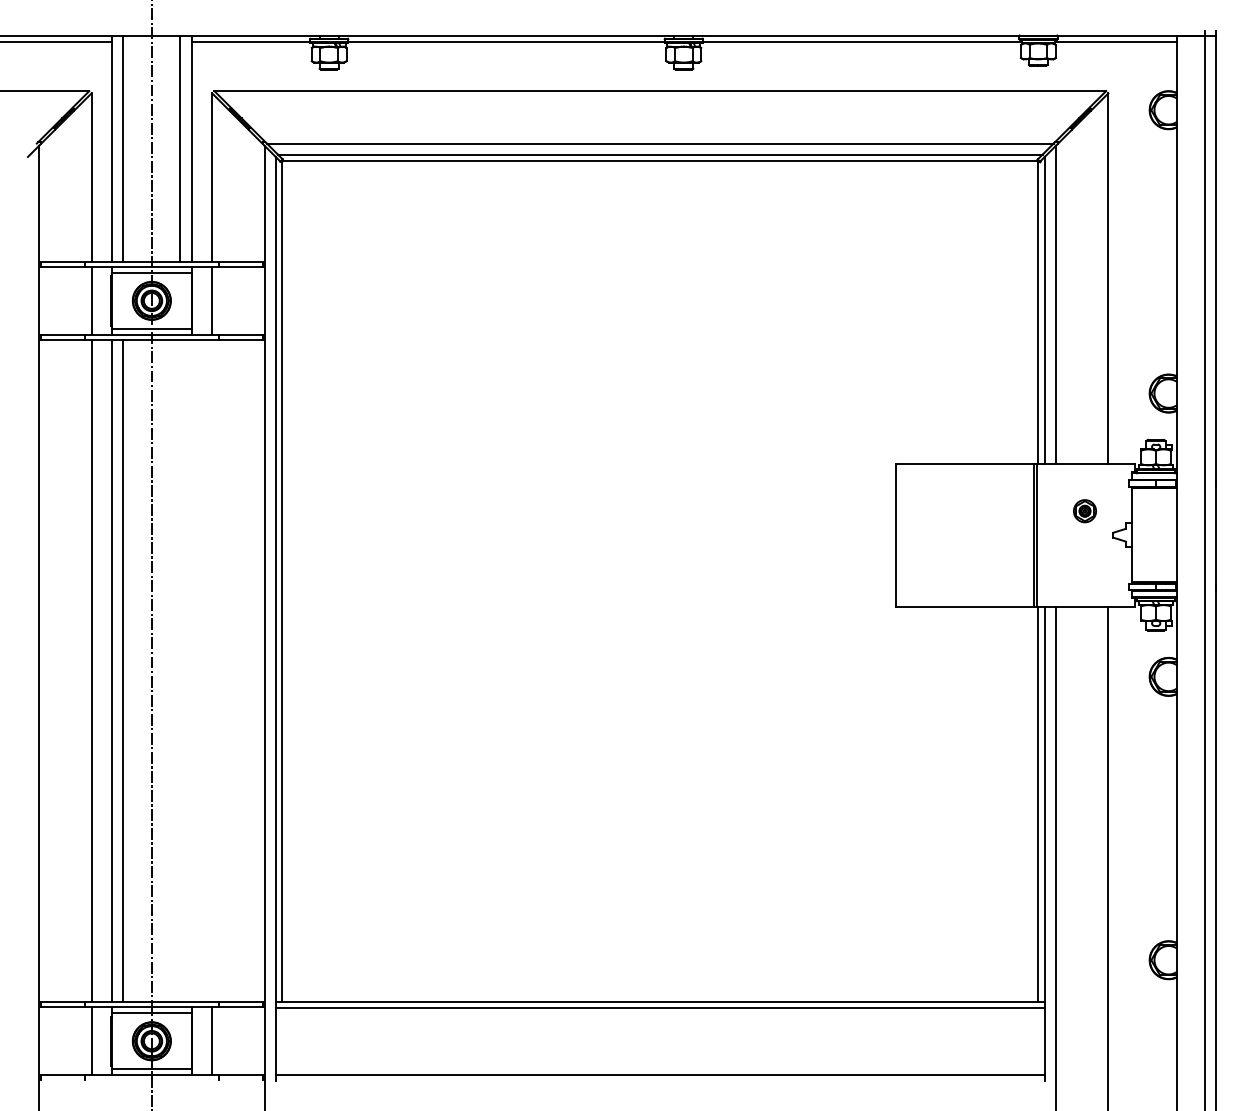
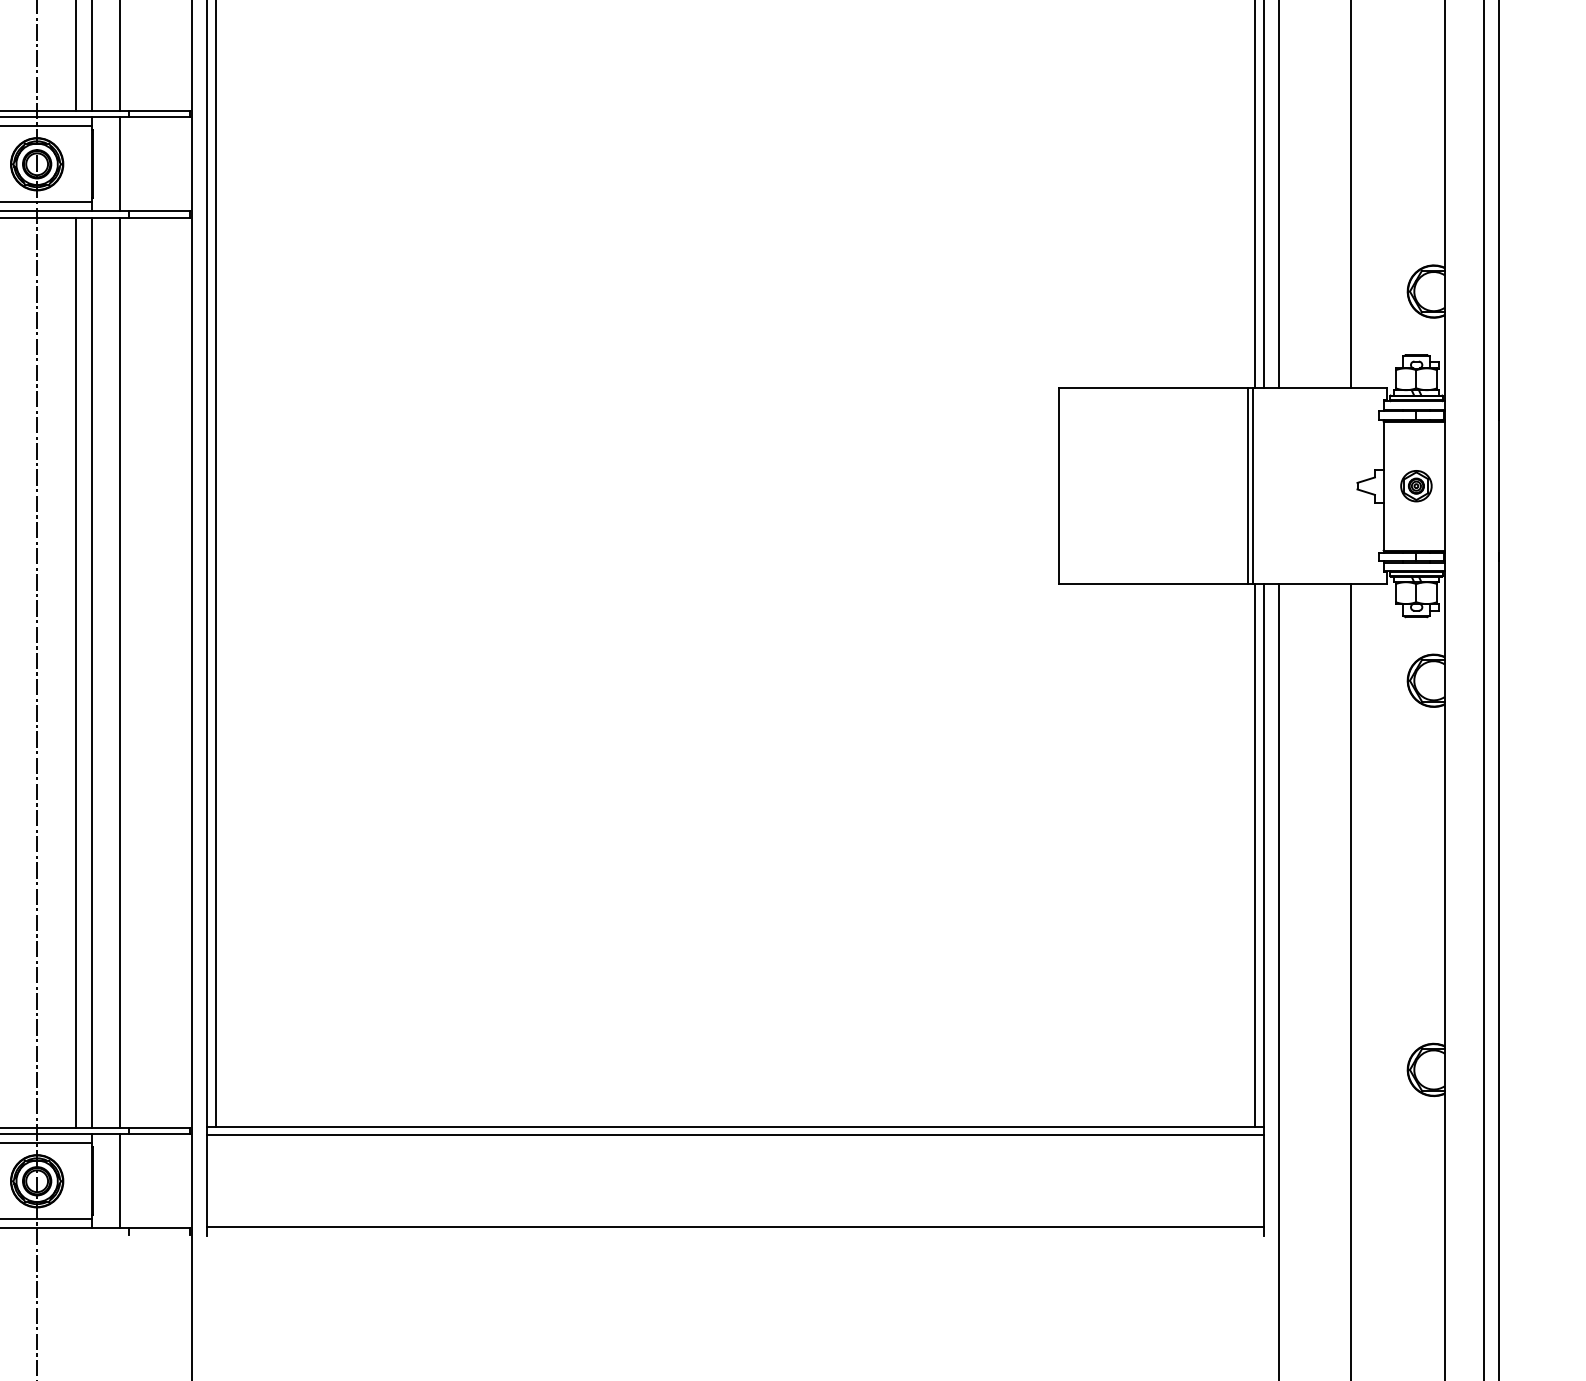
part: (1084, 511) -> (1415, 486), moved
line: (180, 670) -> (76, 671), added
line: (191, 670) -> (91, 671), added
line: (212, 670) -> (120, 671), added

